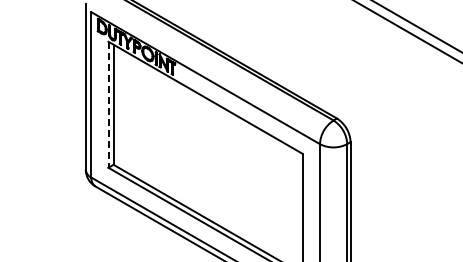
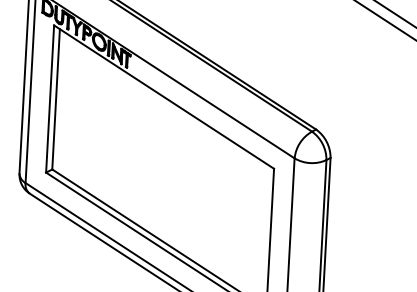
line: (108, 105) -> (50, 99), dashed -> solid

